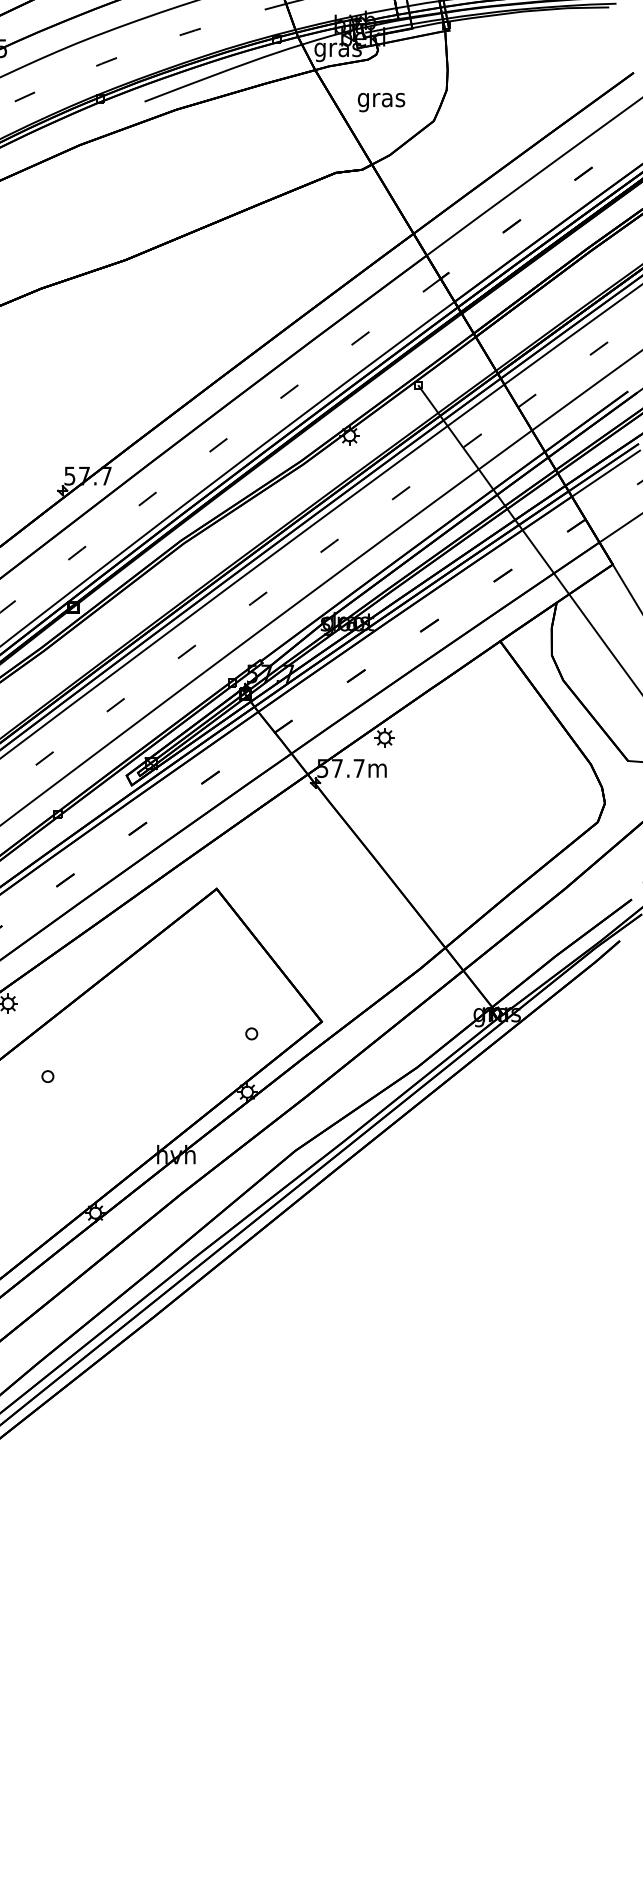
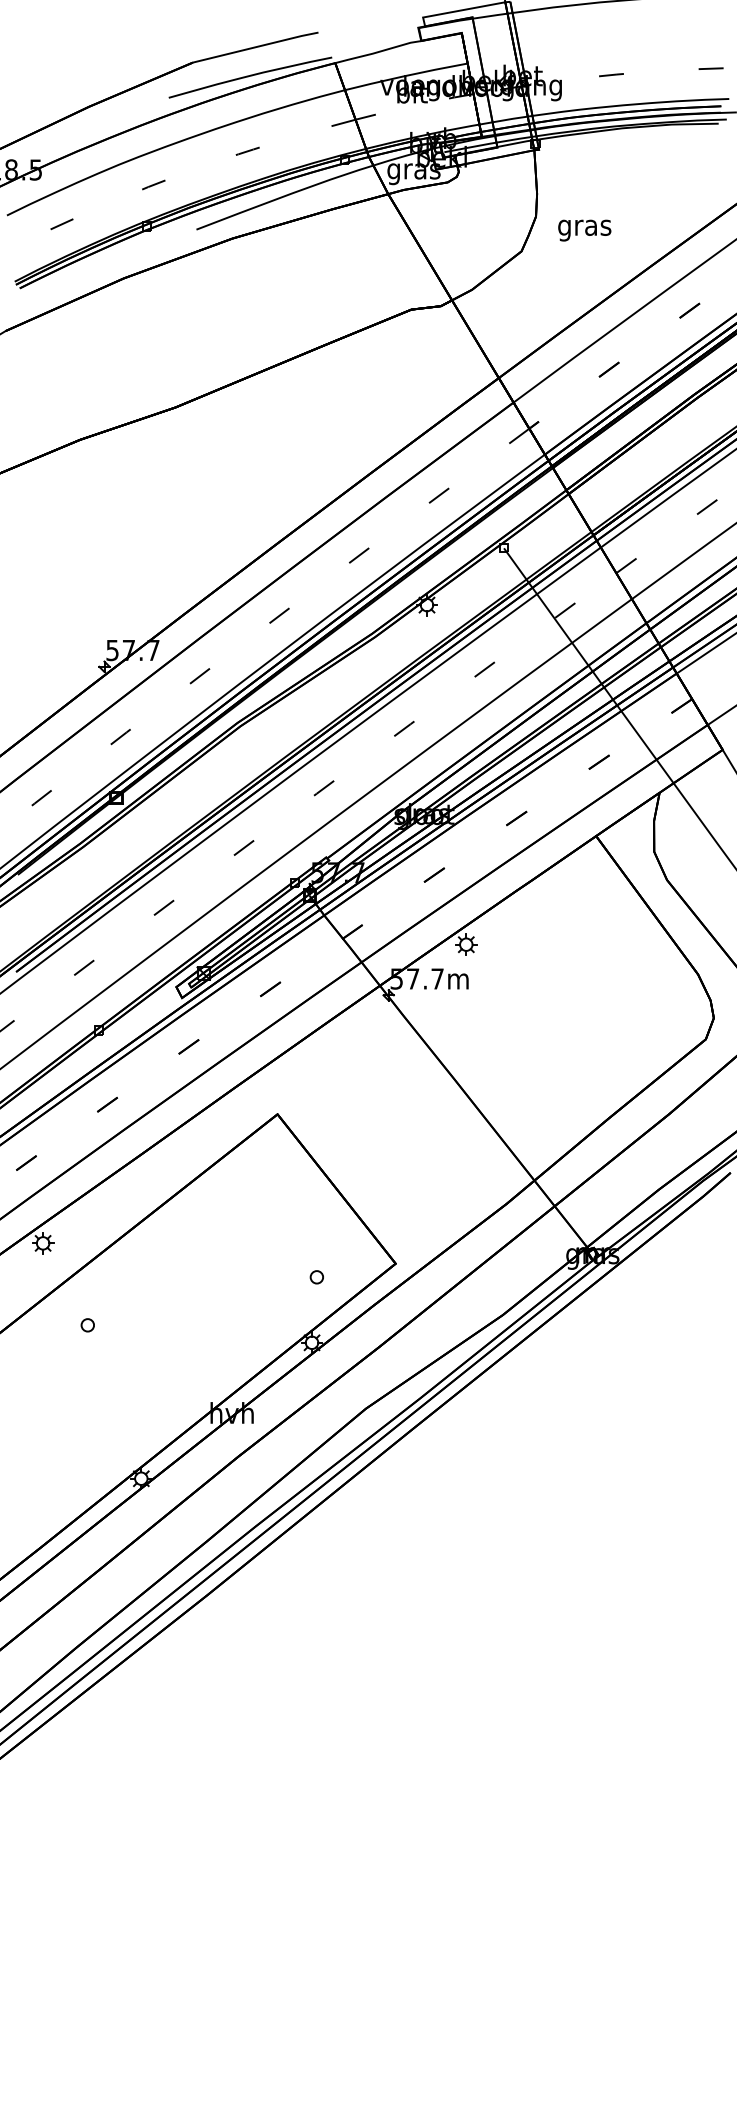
text: (381, 102) -> (584, 230), moved

